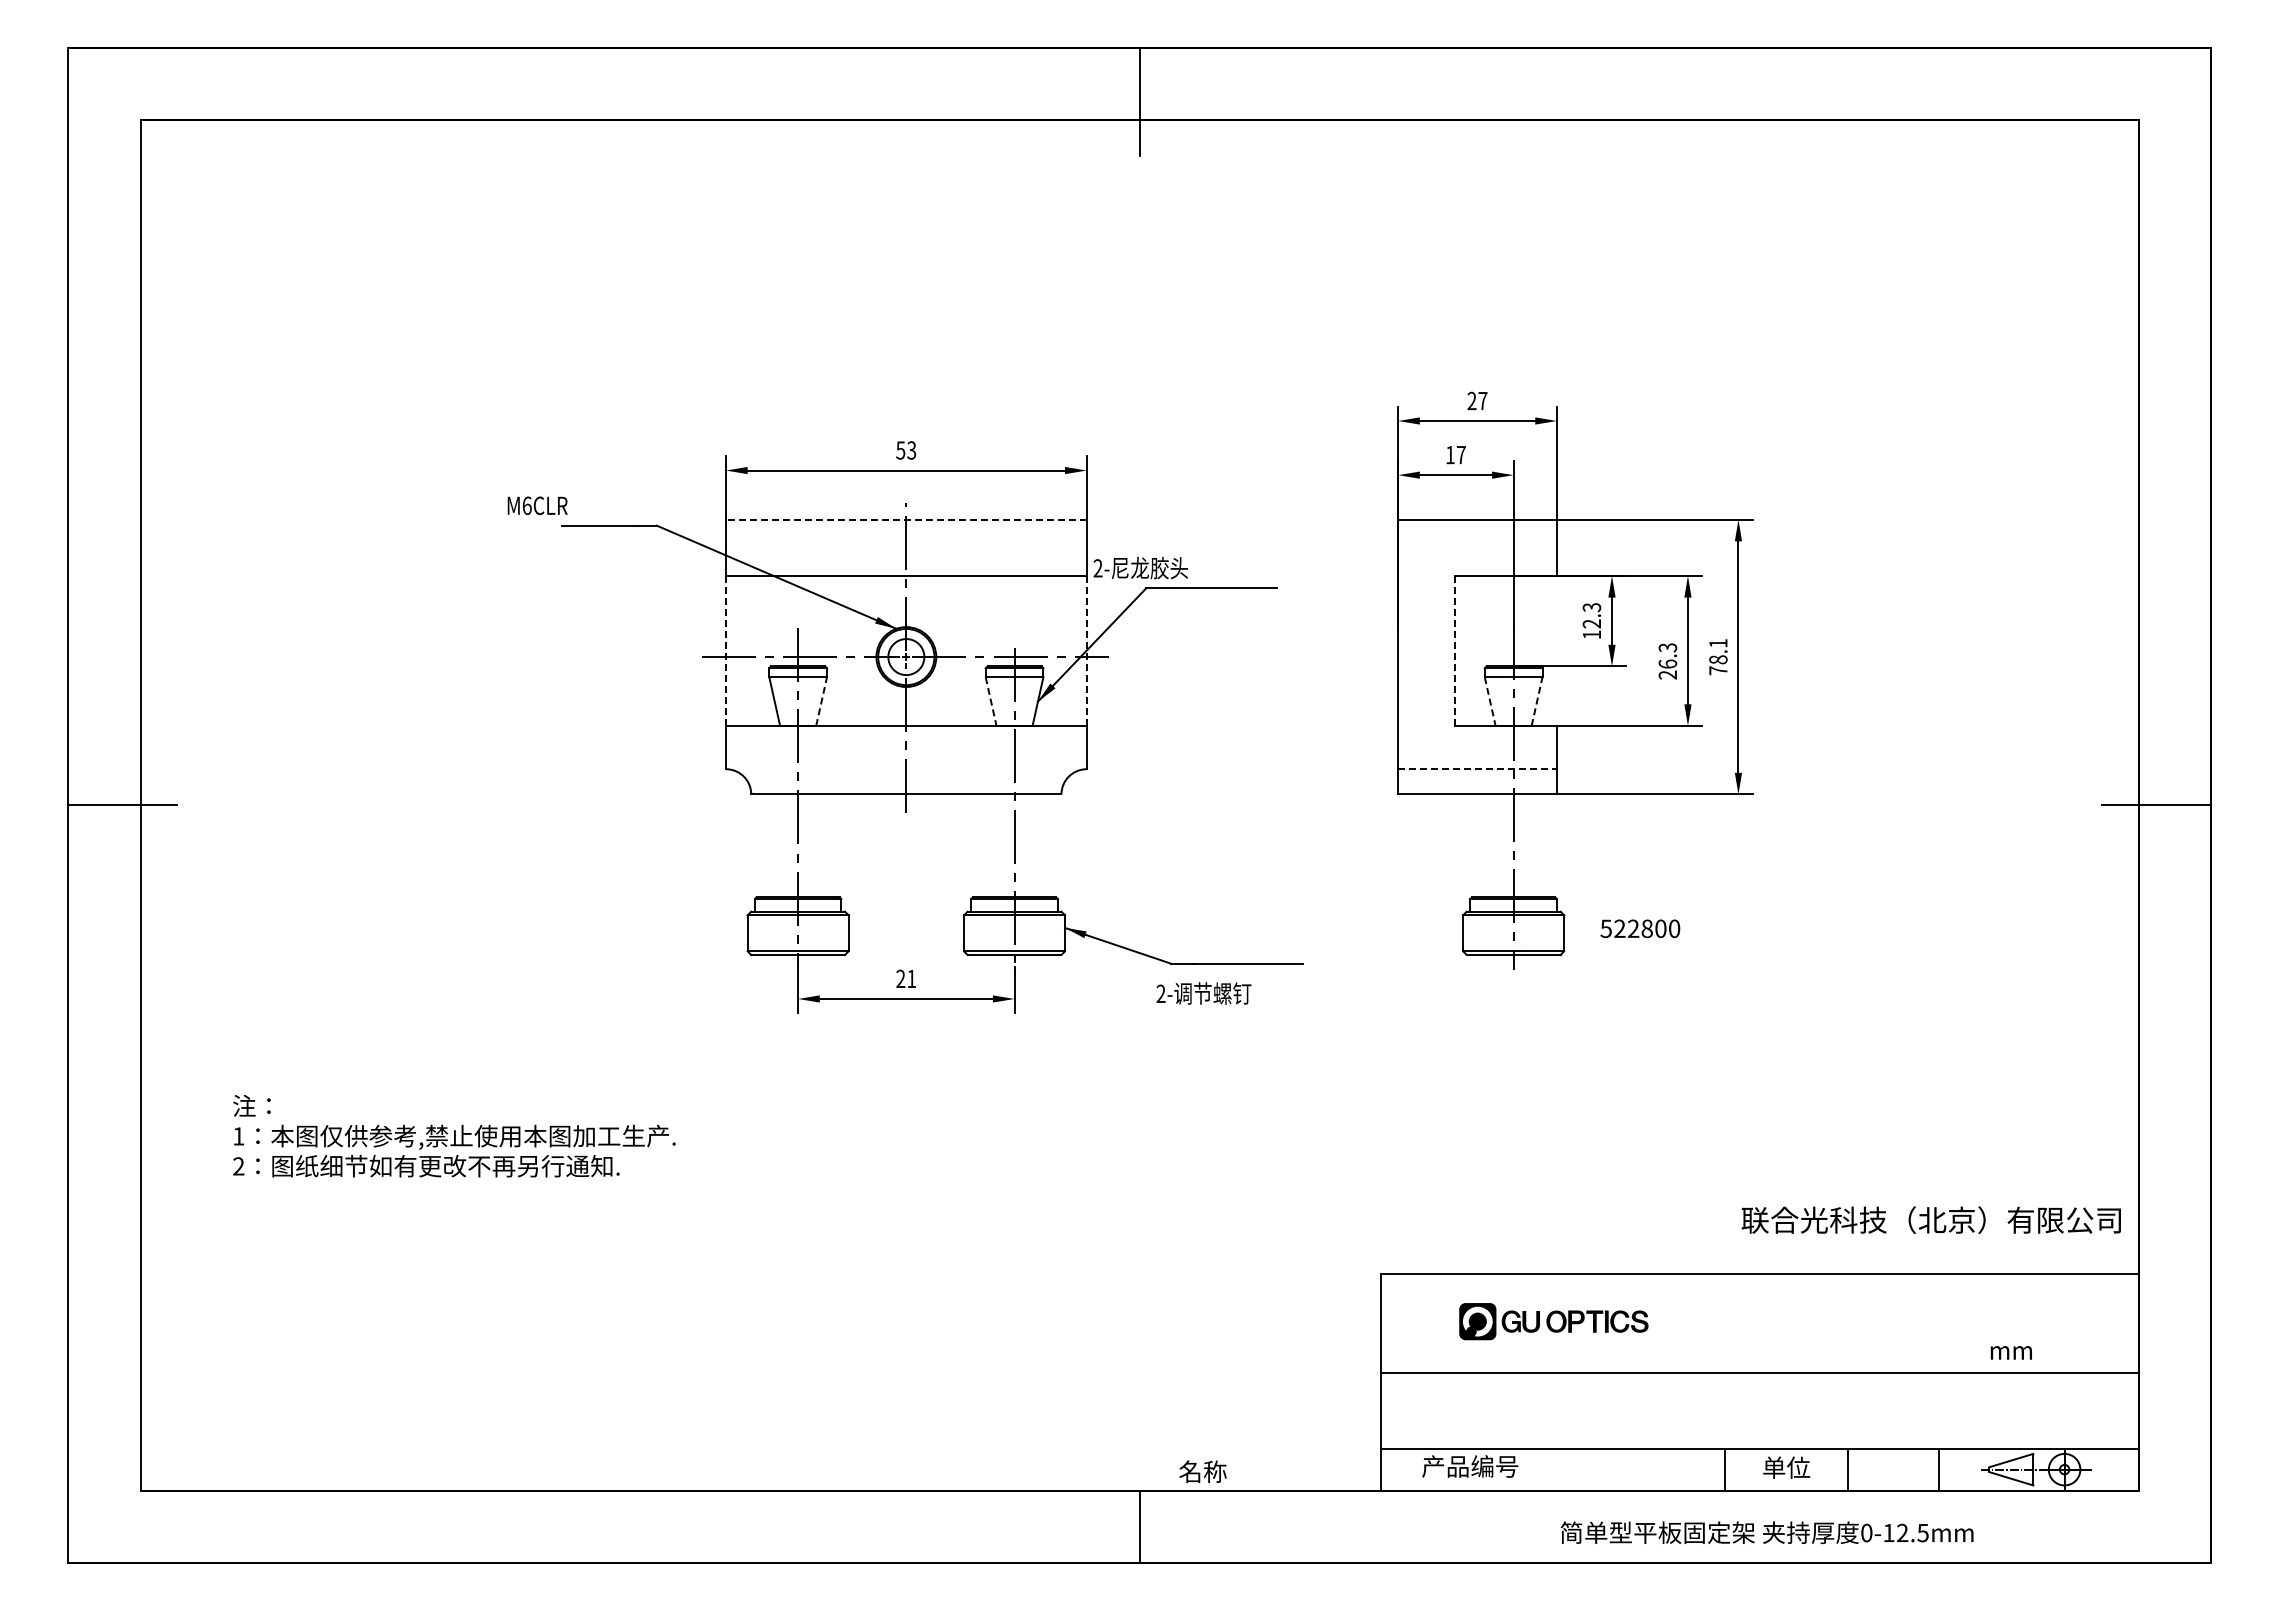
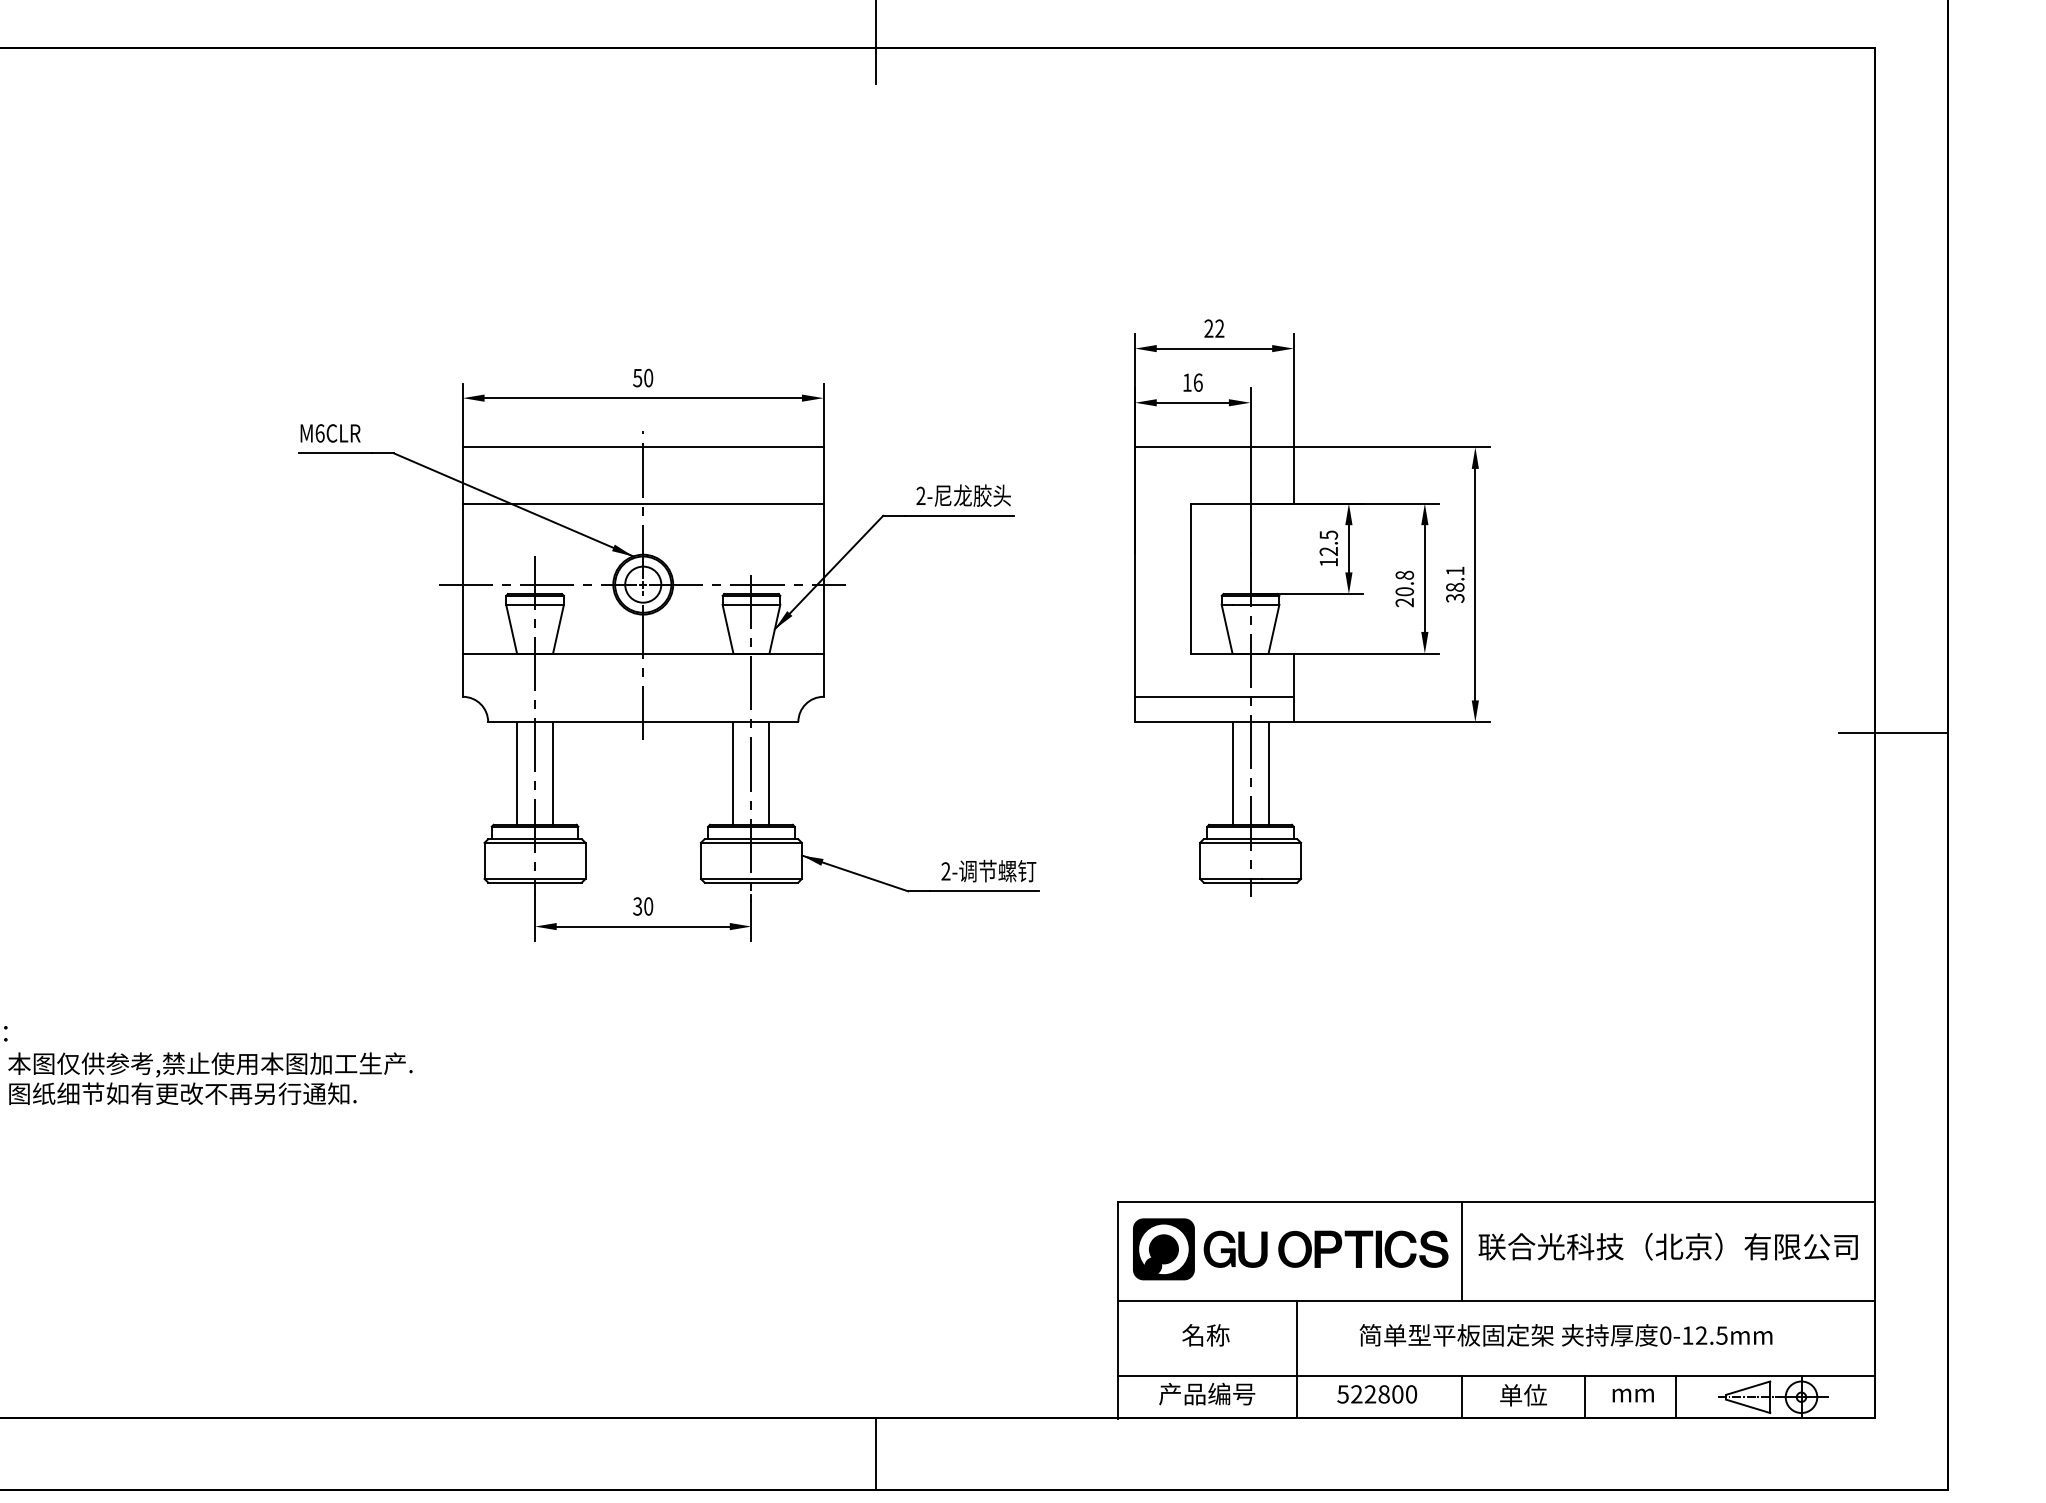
text: (1482, 400) -> (1219, 328), 27 -> 22
text: (911, 450) -> (648, 378), 53 -> 50
text: (1460, 454) -> (1197, 382), 17 -> 16
text: (537, 505) -> (330, 433), moved
line: (905, 519) -> (642, 447), dashed -> solid
text: (1140, 567) -> (963, 495), moved
text: (1591, 607) -> (1328, 535), 12.3 -> 12.5
line: (1086, 650) -> (823, 578), dashed -> solid
line: (726, 651) -> (463, 579), dashed -> solid
line: (1454, 651) -> (1191, 579), dashed -> solid
text: (1667, 655) -> (1404, 583), 26.3 -> 20.8
text: (1718, 670) -> (1455, 598), 78.1 -> 38.1
line: (821, 701) -> (558, 629), dashed -> solid
line: (991, 701) -> (728, 629), dashed -> solid
line: (1490, 701) -> (1227, 629), dashed -> solid
line: (1537, 701) -> (1274, 629), dashed -> solid
line: (1478, 769) -> (1215, 697), dashed -> solid
line: (780, 845) -> (517, 773), added
line: (816, 845) -> (553, 773), added
line: (996, 845) -> (733, 773), added
line: (1032, 845) -> (769, 773), added
line: (1495, 845) -> (1232, 773), added
line: (1531, 845) -> (1268, 773), added
text: (1640, 928) -> (1377, 1394), moved
text: (906, 978) -> (643, 906), 21 -> 30
text: (1203, 993) -> (988, 871), moved
text: (1930, 1219) -> (1667, 1246), moved
part: (1553, 1321) -> (1290, 1249), size x1.67
line: (1724, 1323) -> (1461, 1251), added
text: (2010, 1352) -> (1632, 1395), moved
line: (1559, 1431) -> (1296, 1359), added
text: (1202, 1471) -> (1205, 1335), moved
text: (1766, 1532) -> (1565, 1335), moved

